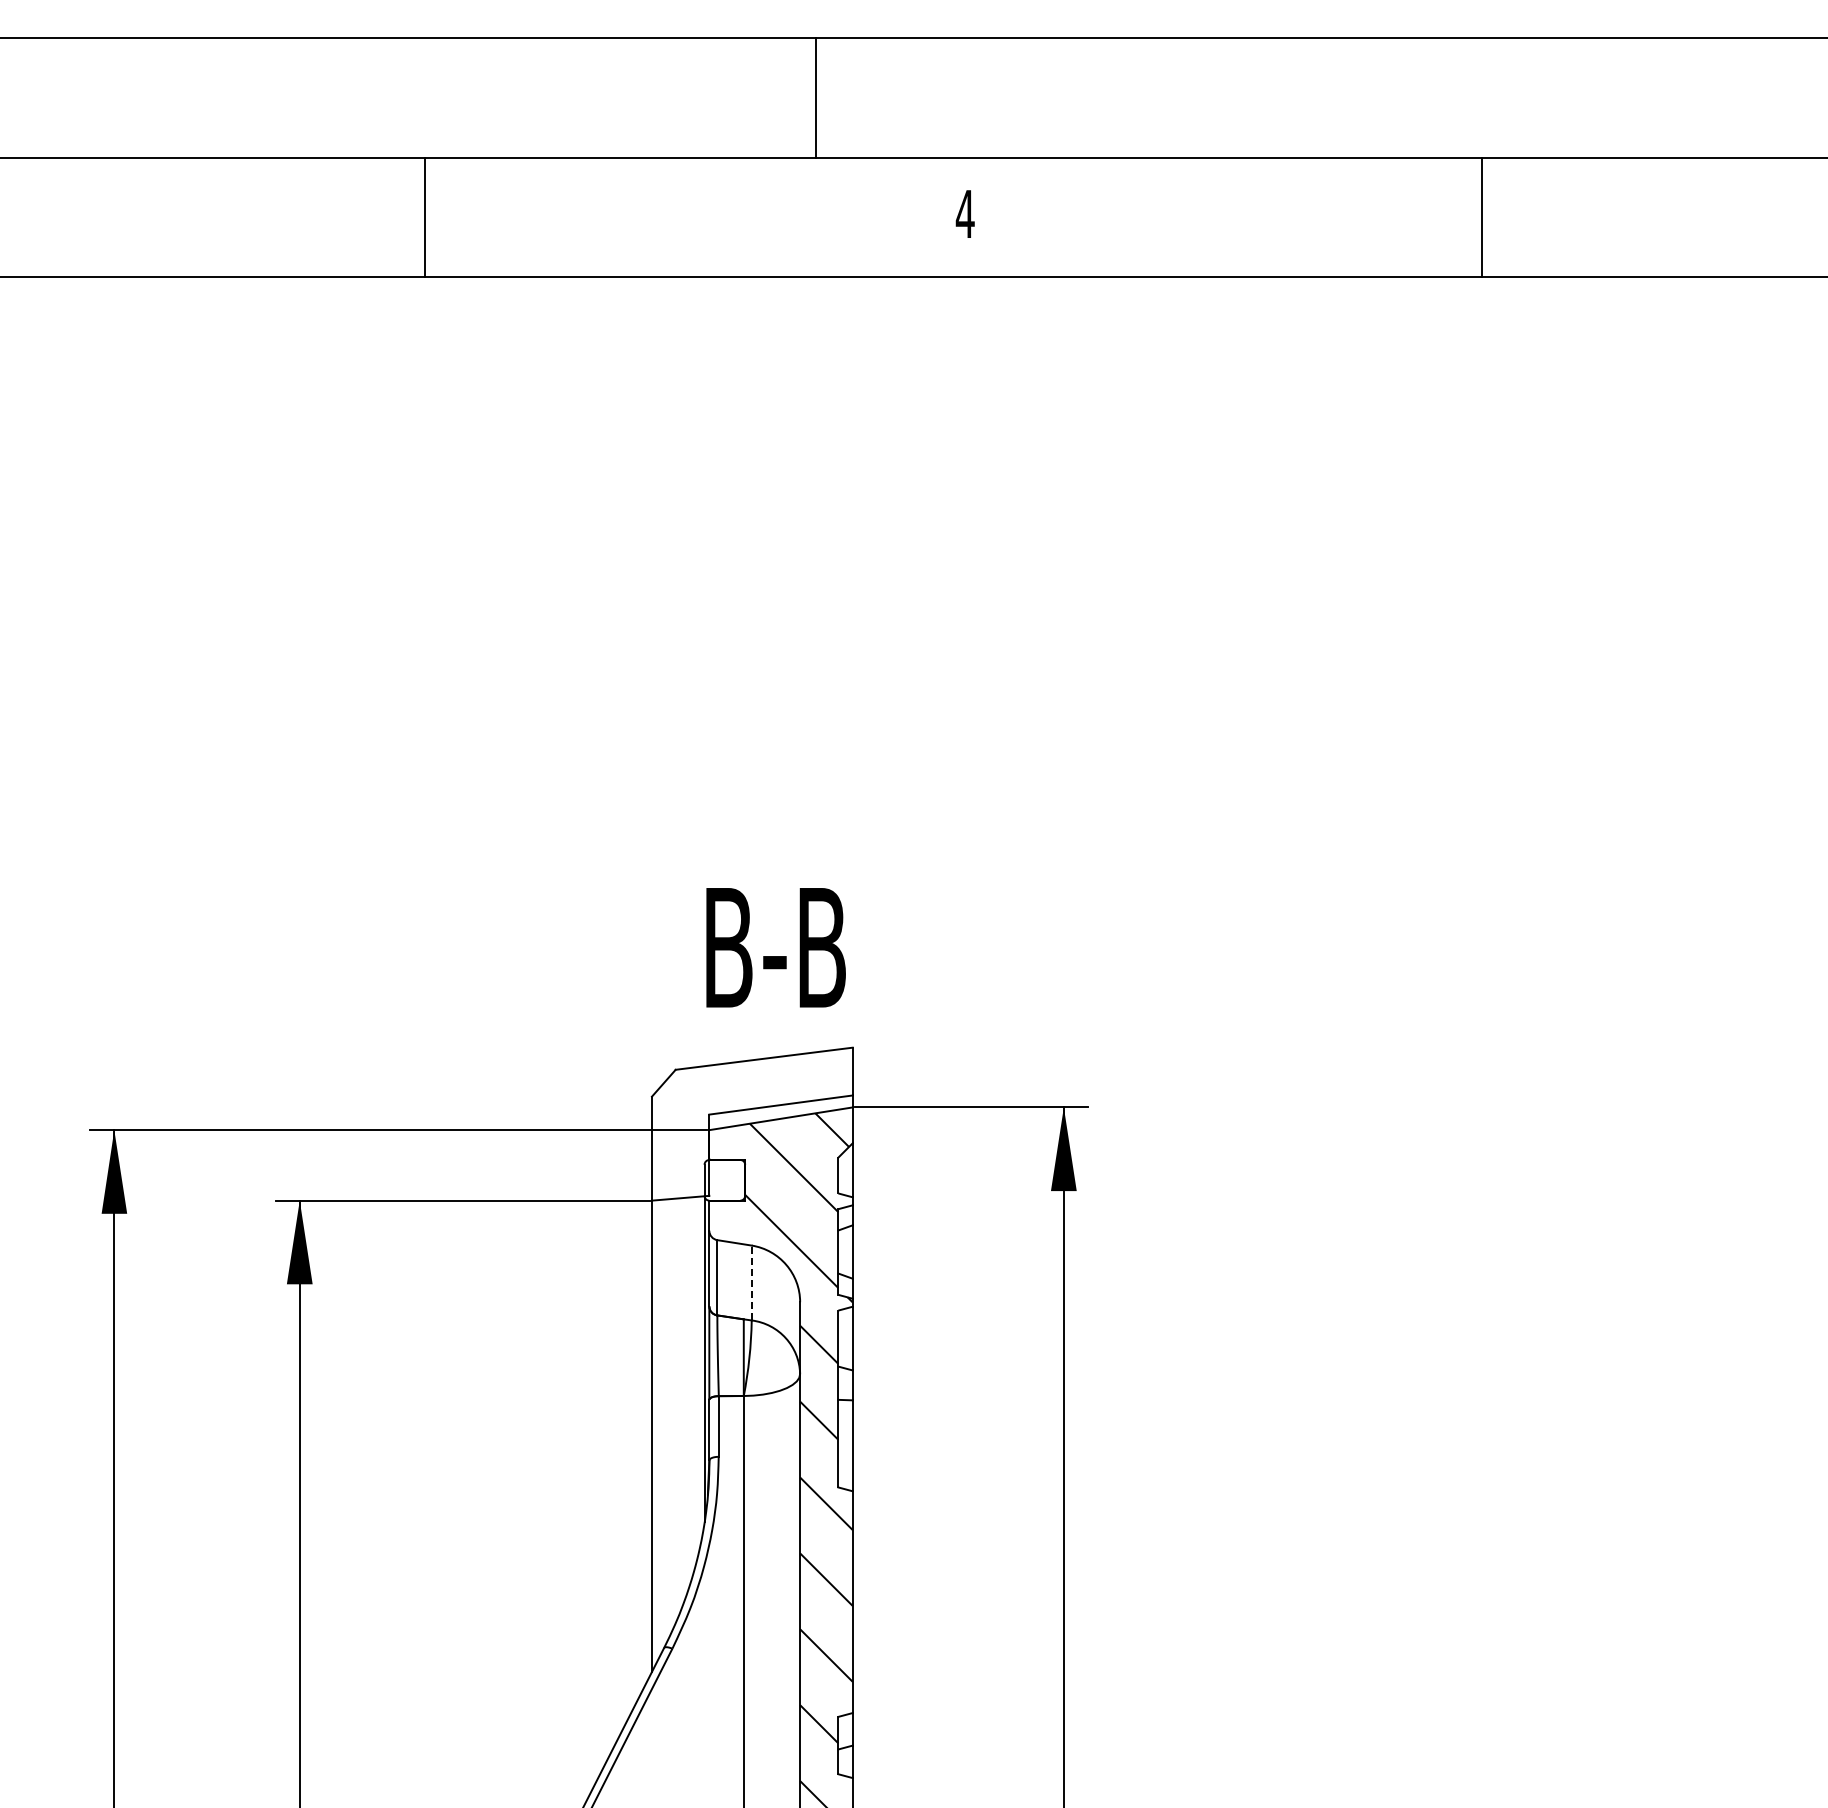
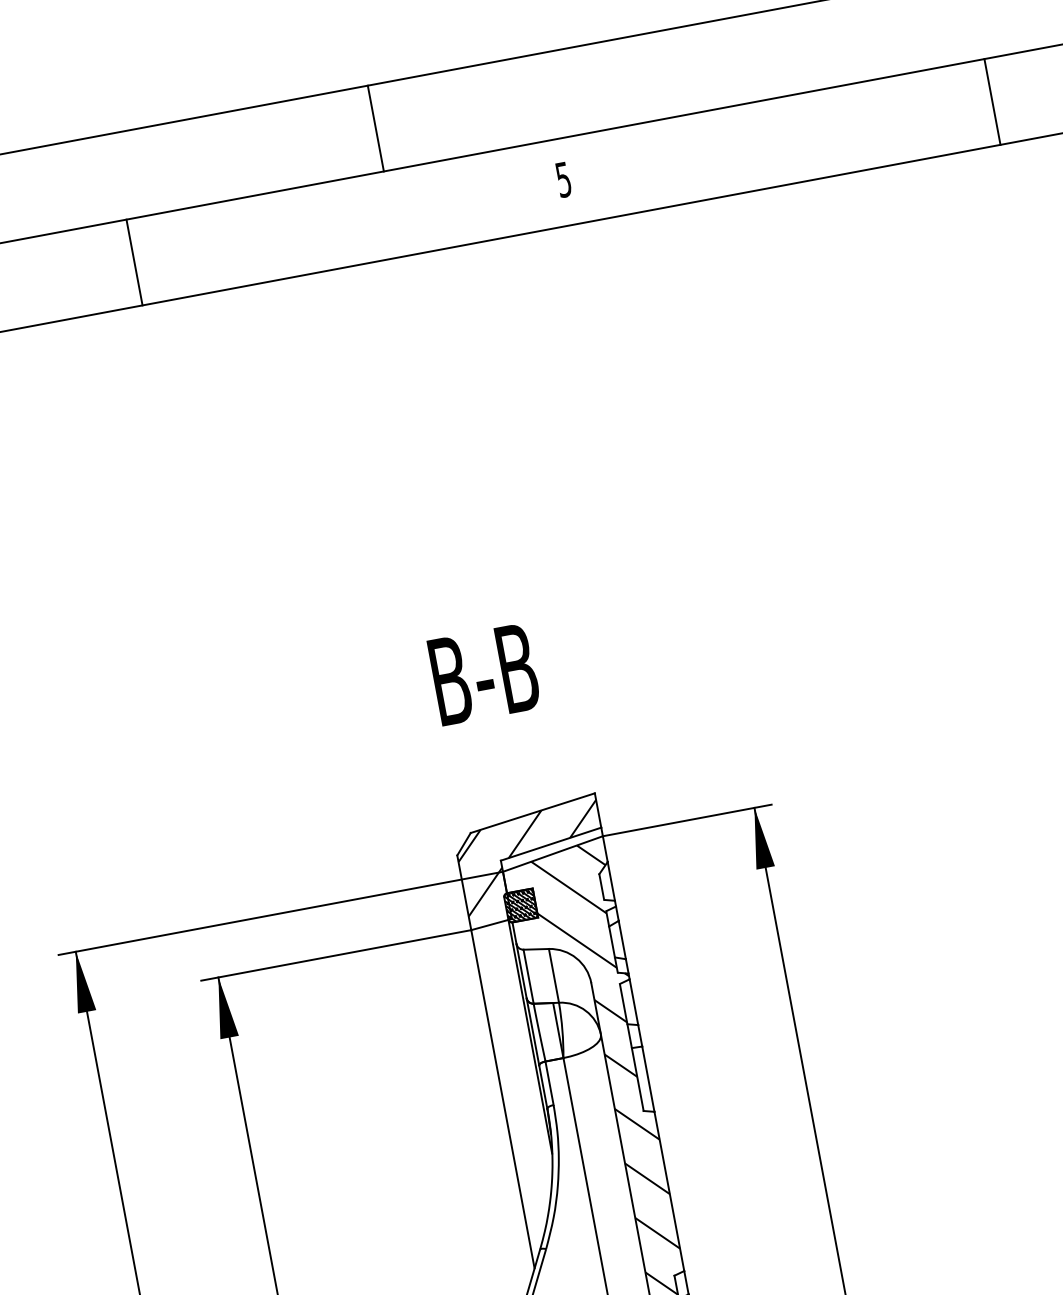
line: (816, 97) -> (375, 128), moved
text: (964, 214) -> (563, 180), 4 -> 5
line: (424, 217) -> (134, 262), moved
line: (1481, 217) -> (992, 102), moved
text: (775, 947) -> (483, 674), moved
hatch: (751, 1118) -> (531, 857), added
hatch: (724, 1180) -> (520, 905), added
line: (751, 1282) -> (553, 975), dashed -> solid

